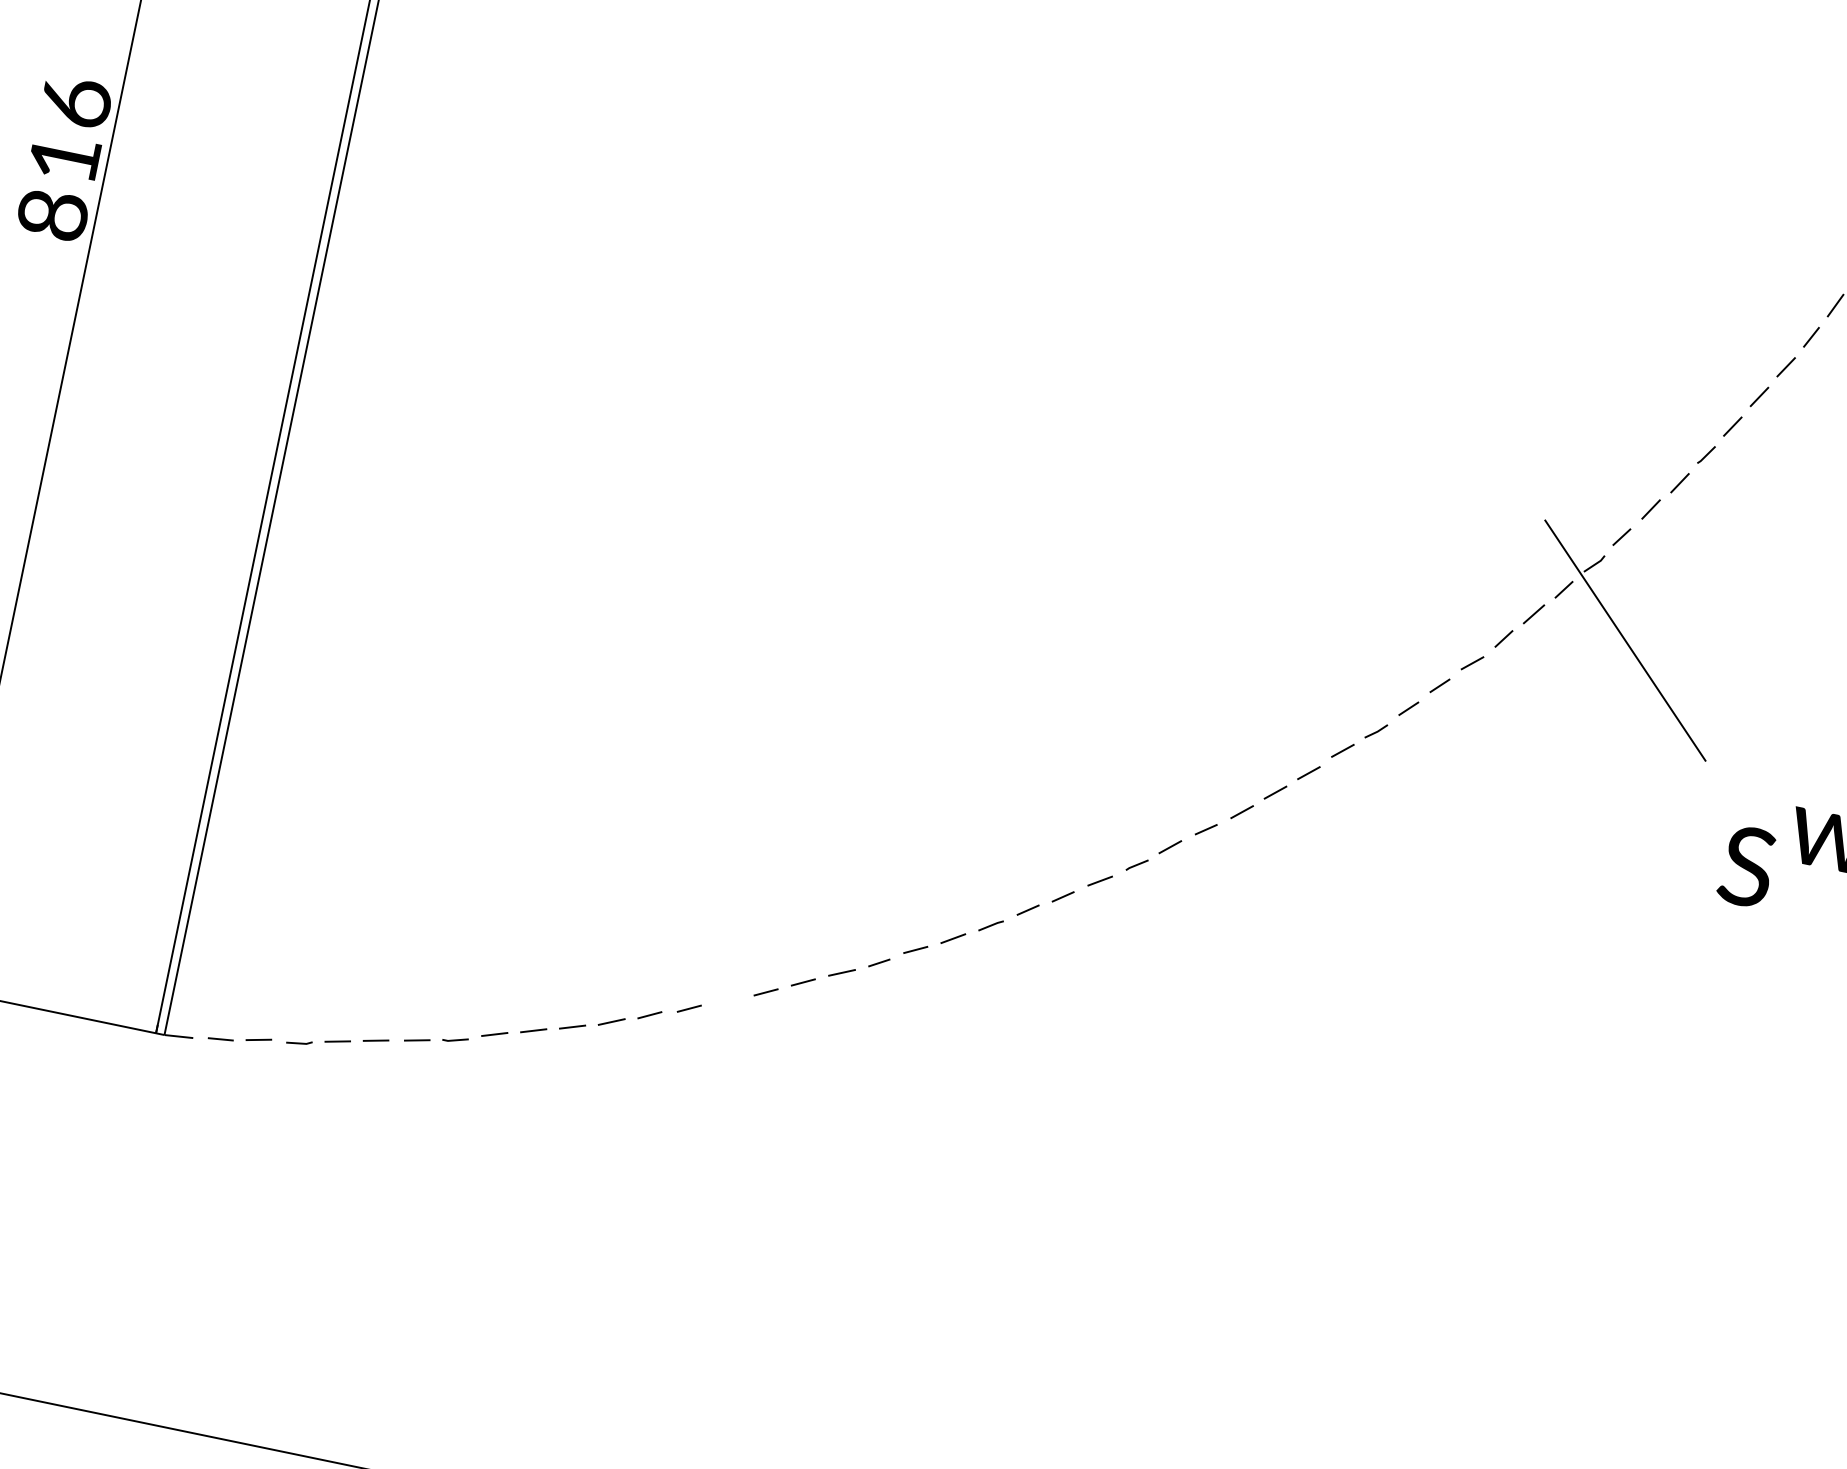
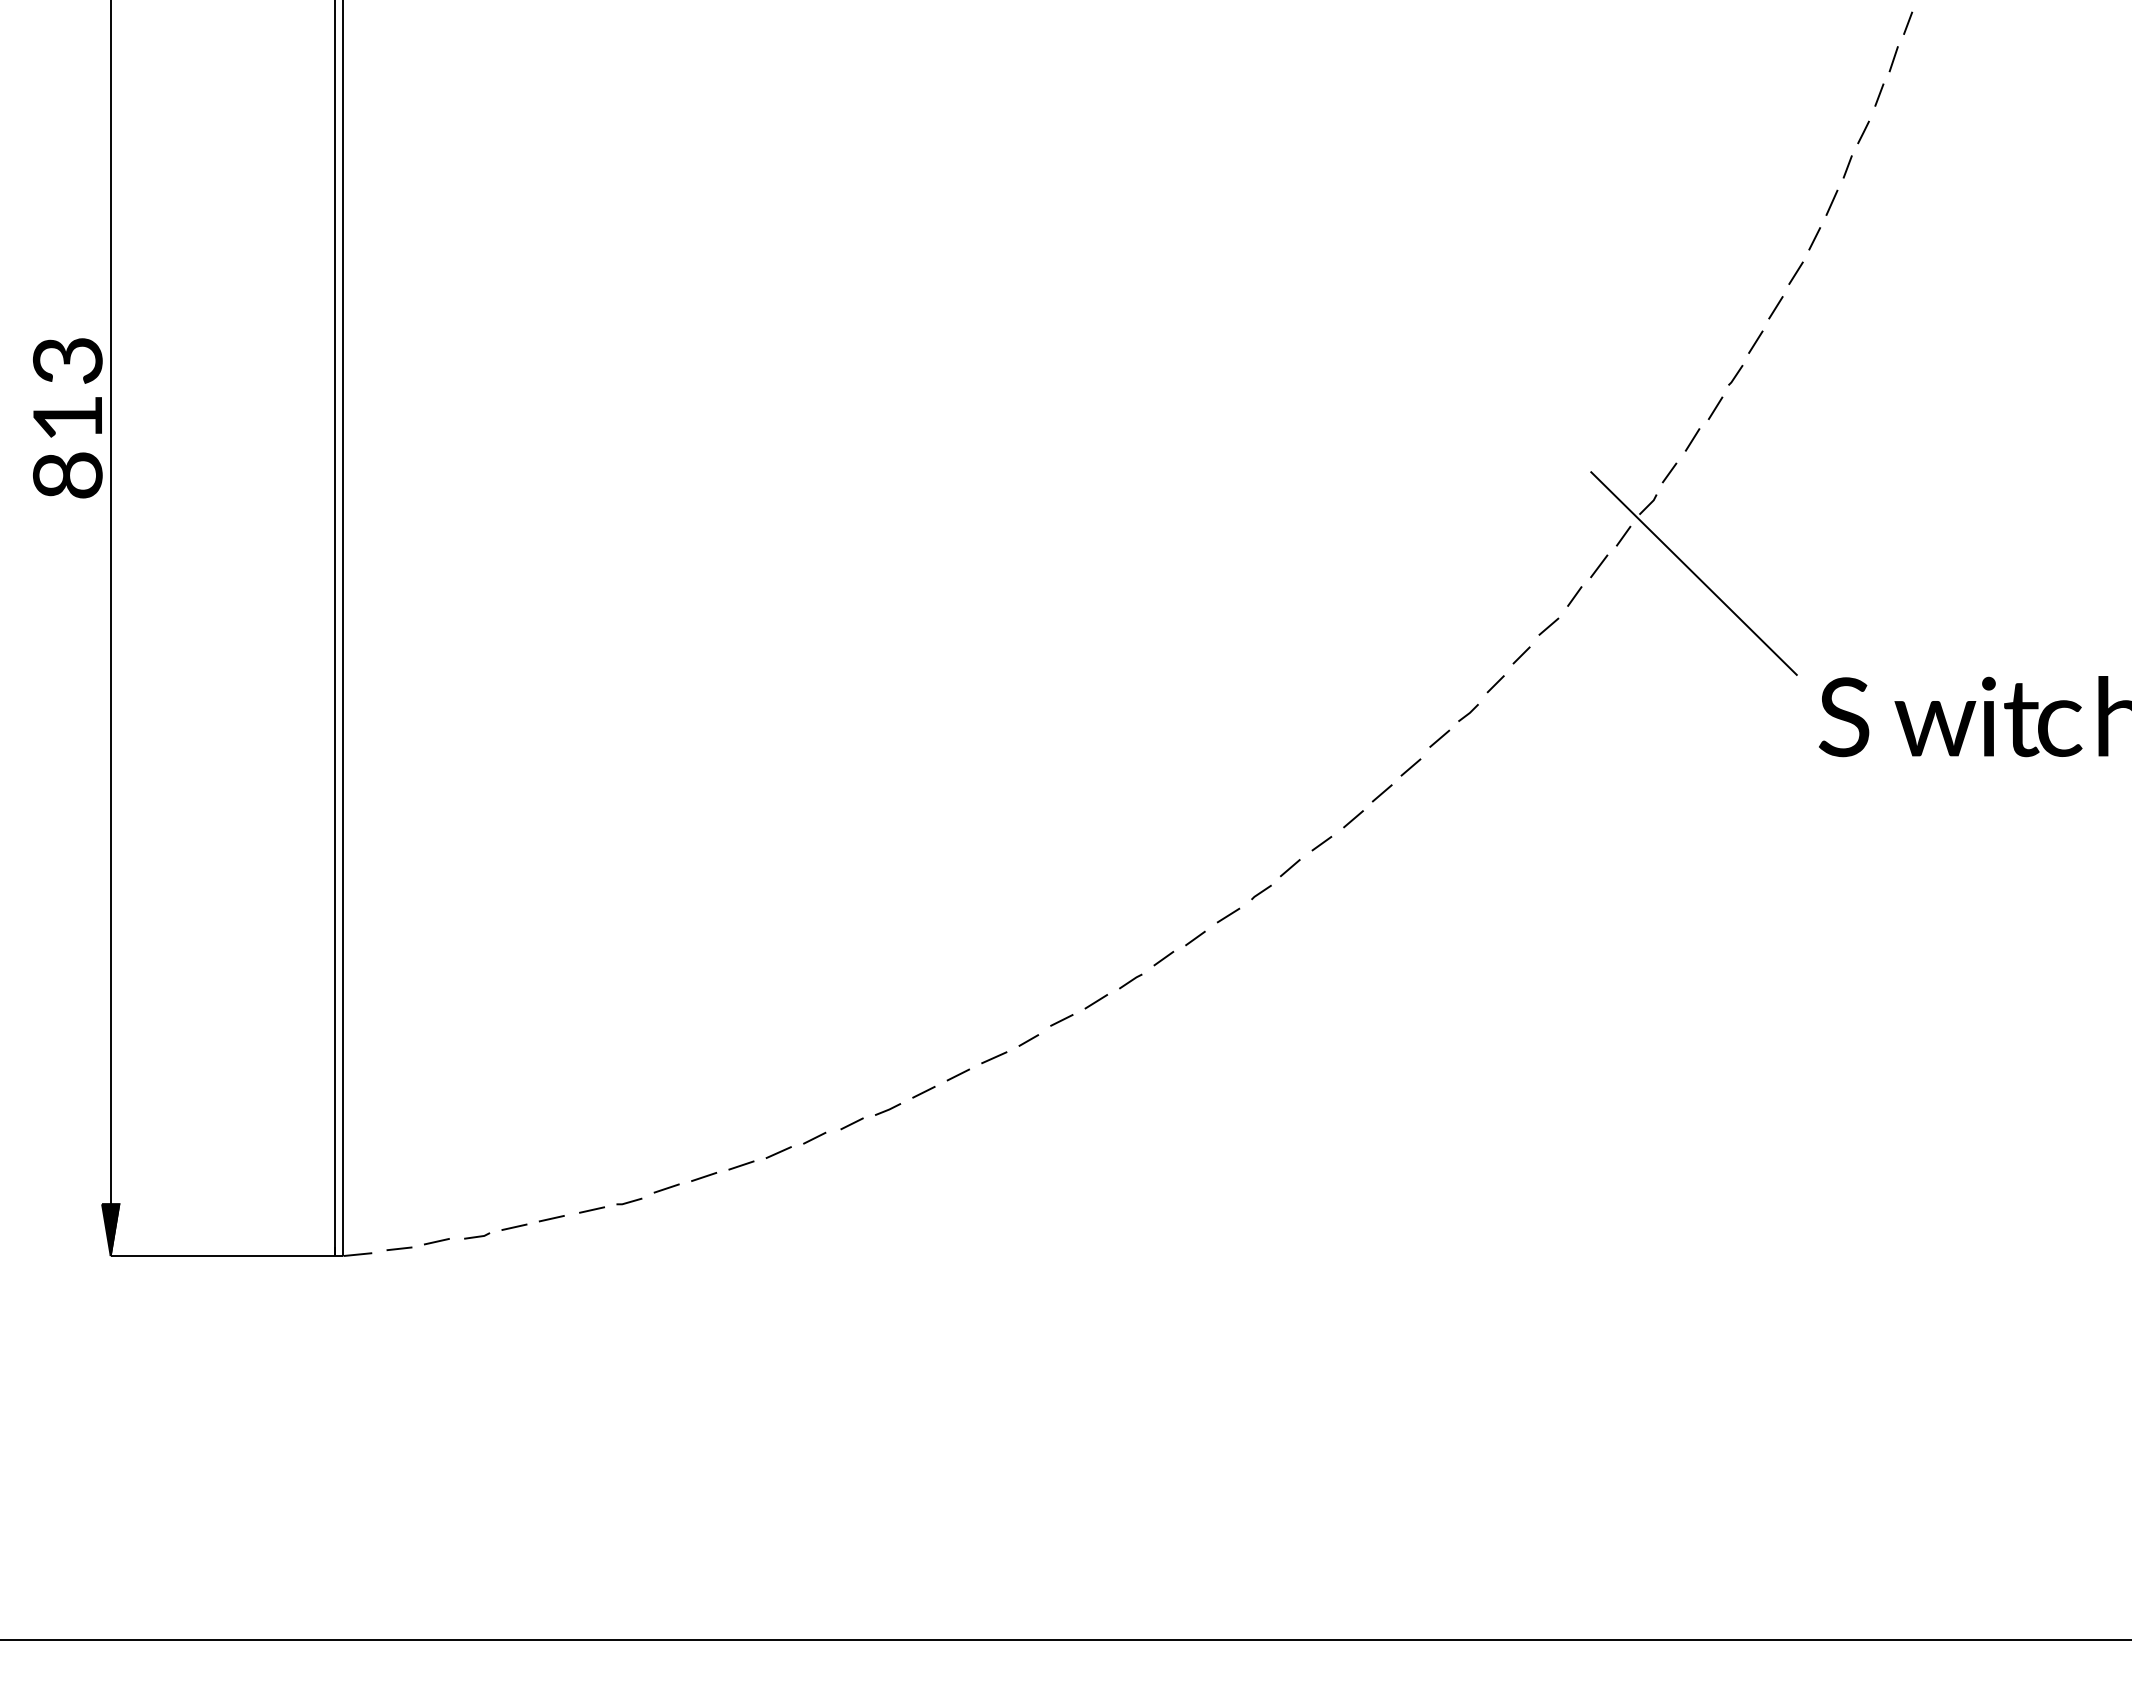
text: (75, 102) -> (67, 360), 6 -> 3
text: (1747, 867) -> (1844, 717), moved
line: (727, 1002) -> (888, 1109), added

